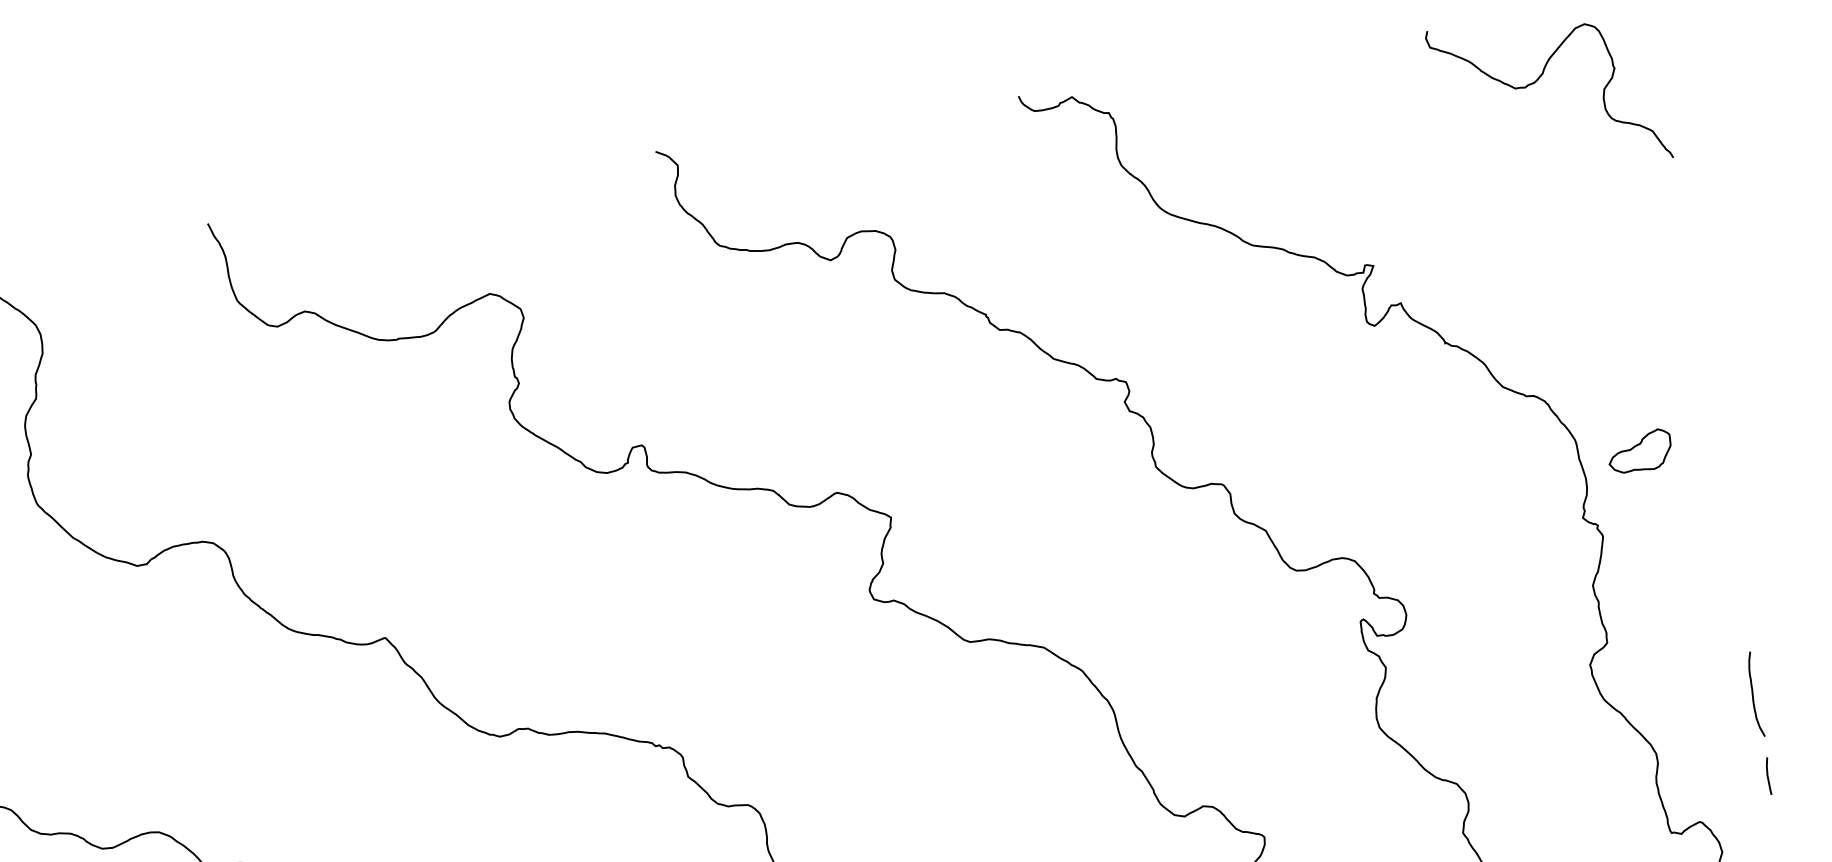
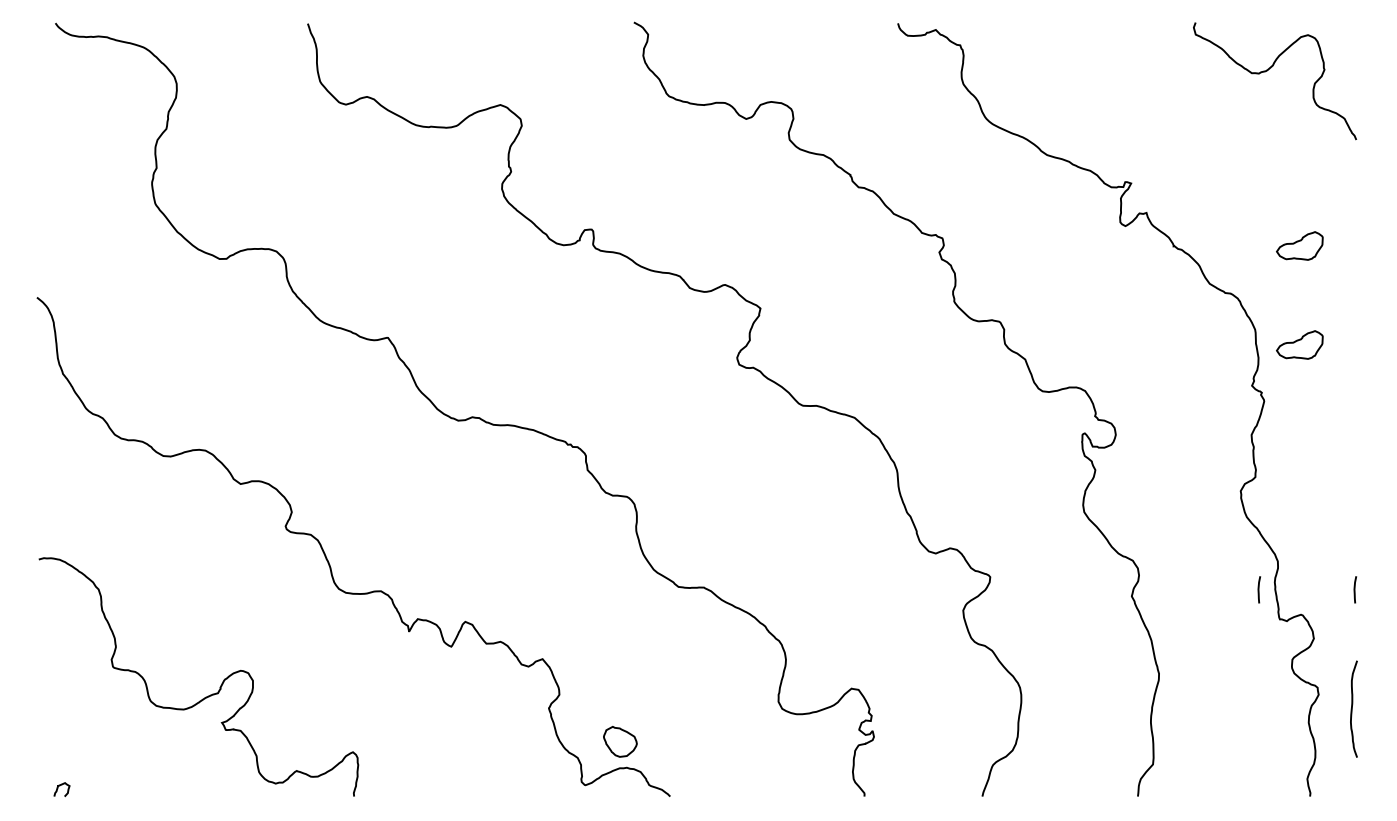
part: (1617, 315) -> (1299, 245), added
curve: (1753, 695) -> (1353, 530), removed
curve: (1637, 796) -> (1259, 589), added

